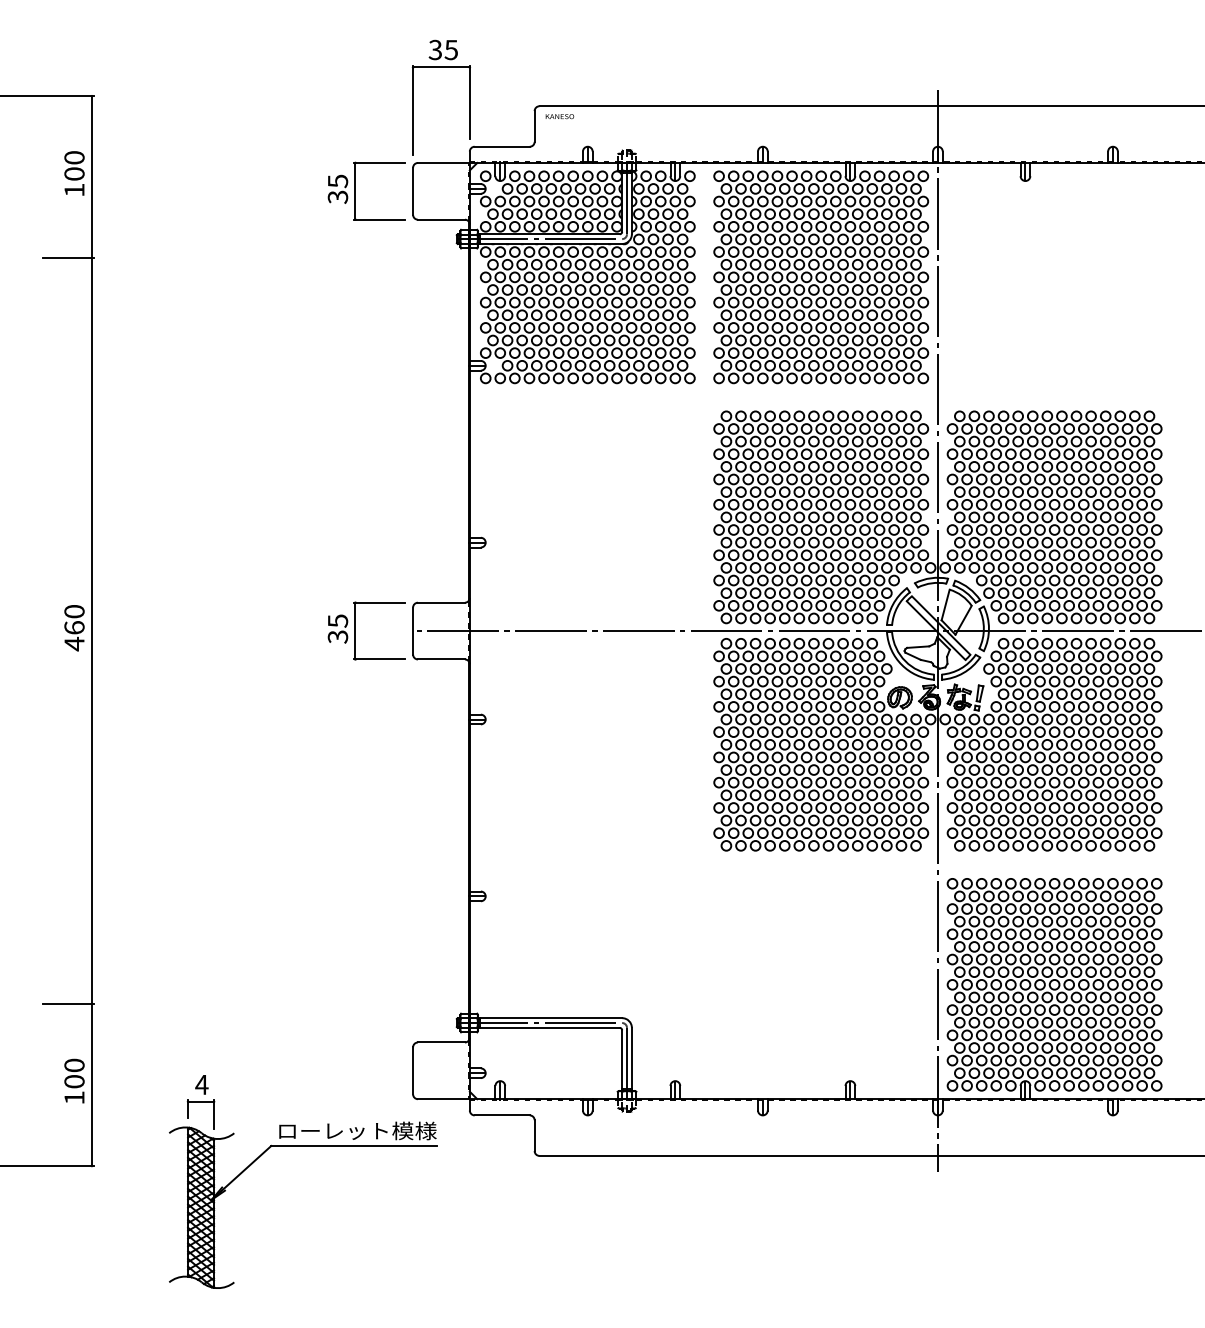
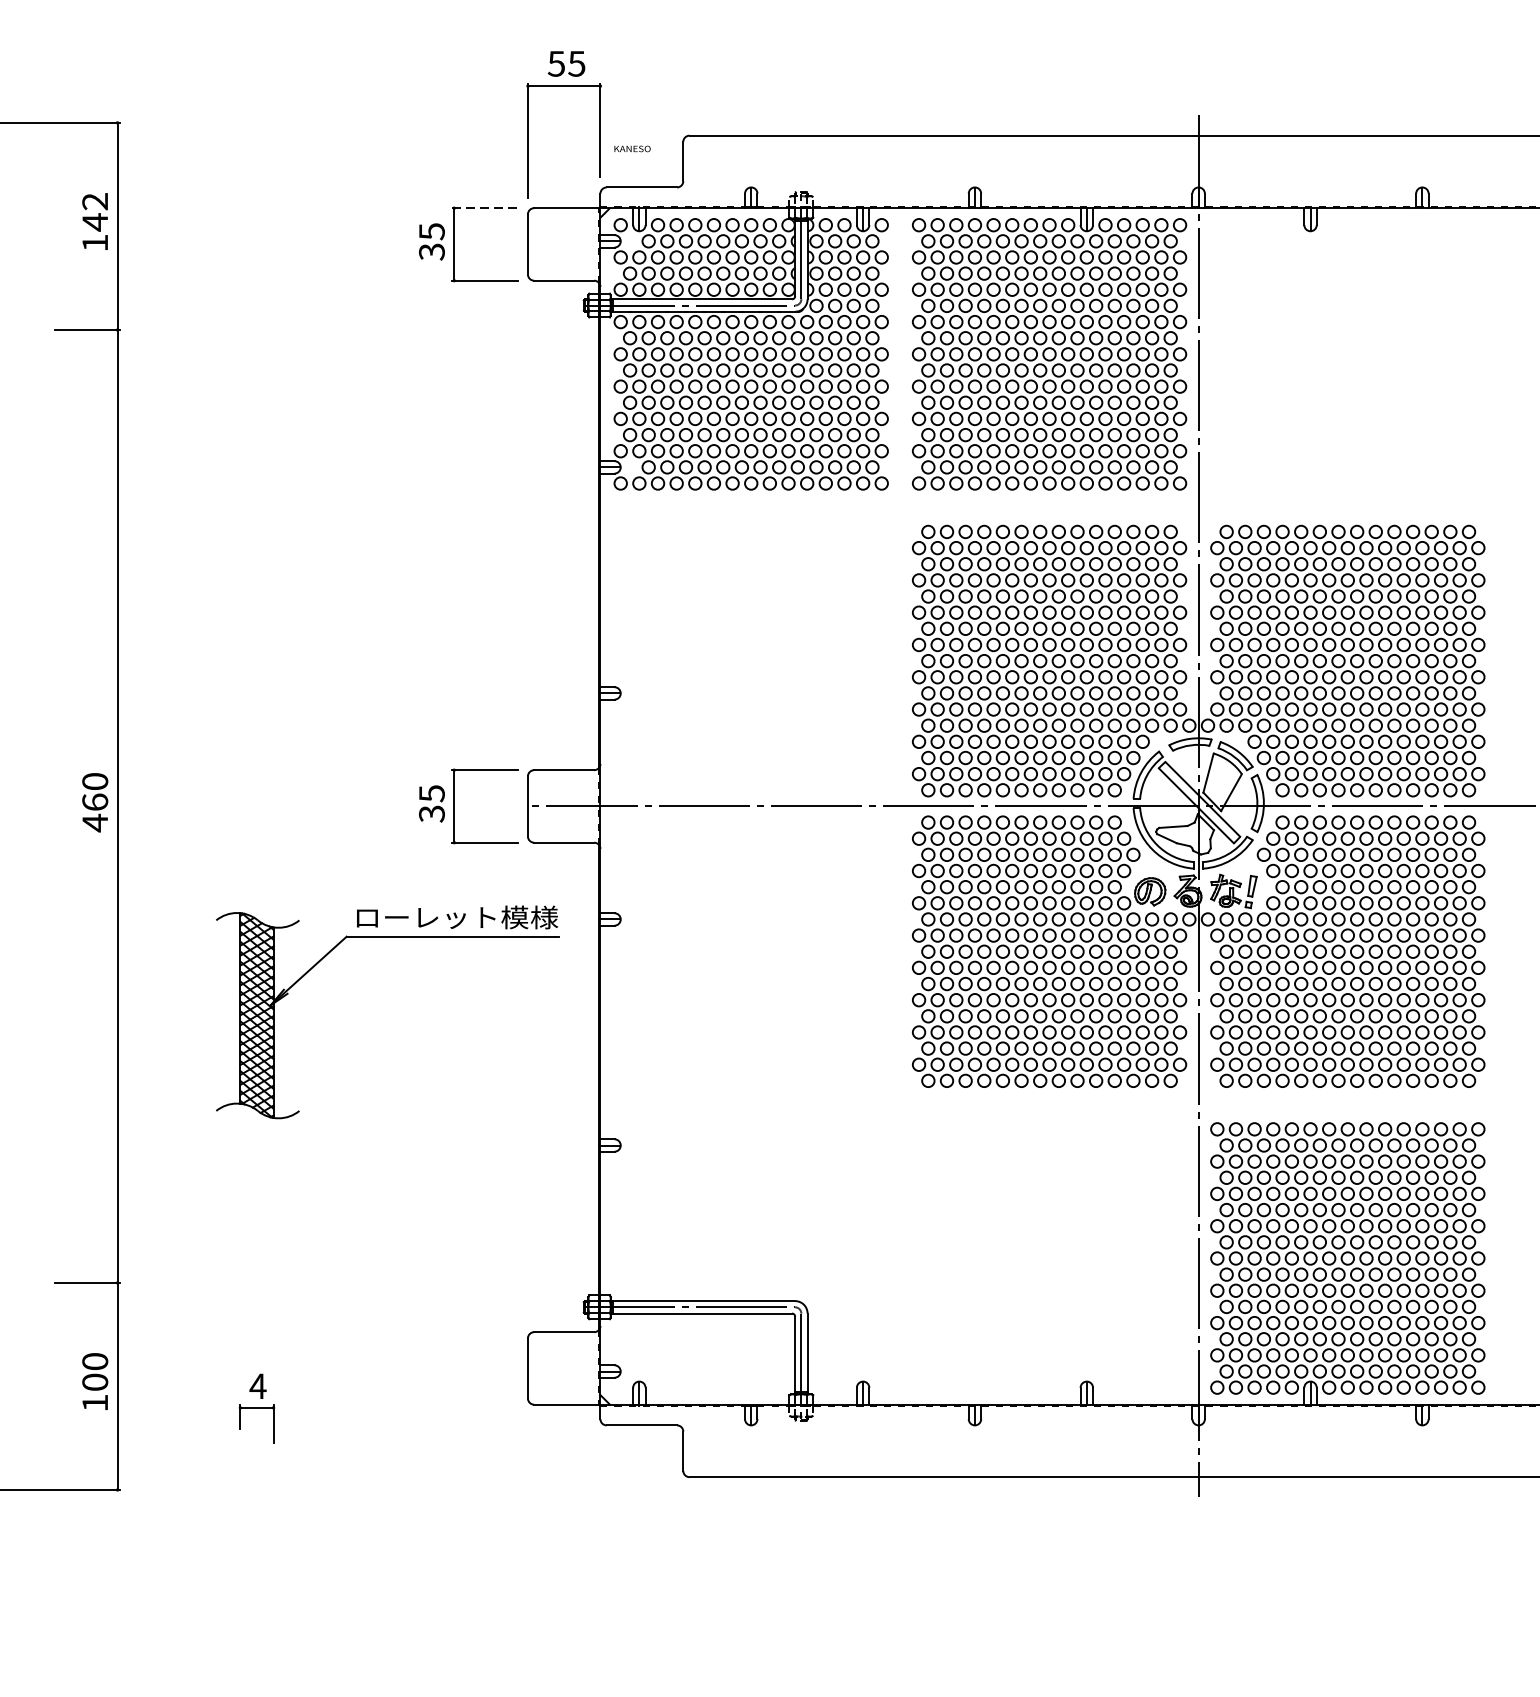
text: (435, 49) -> (556, 63), 35 -> 55
text: (559, 116) -> (631, 148), moved
line: (379, 162) -> (485, 207), solid -> dashed
text: (74, 166) -> (95, 212), 100 -> 142
part: (303, 1146) -> (387, 937), moved

